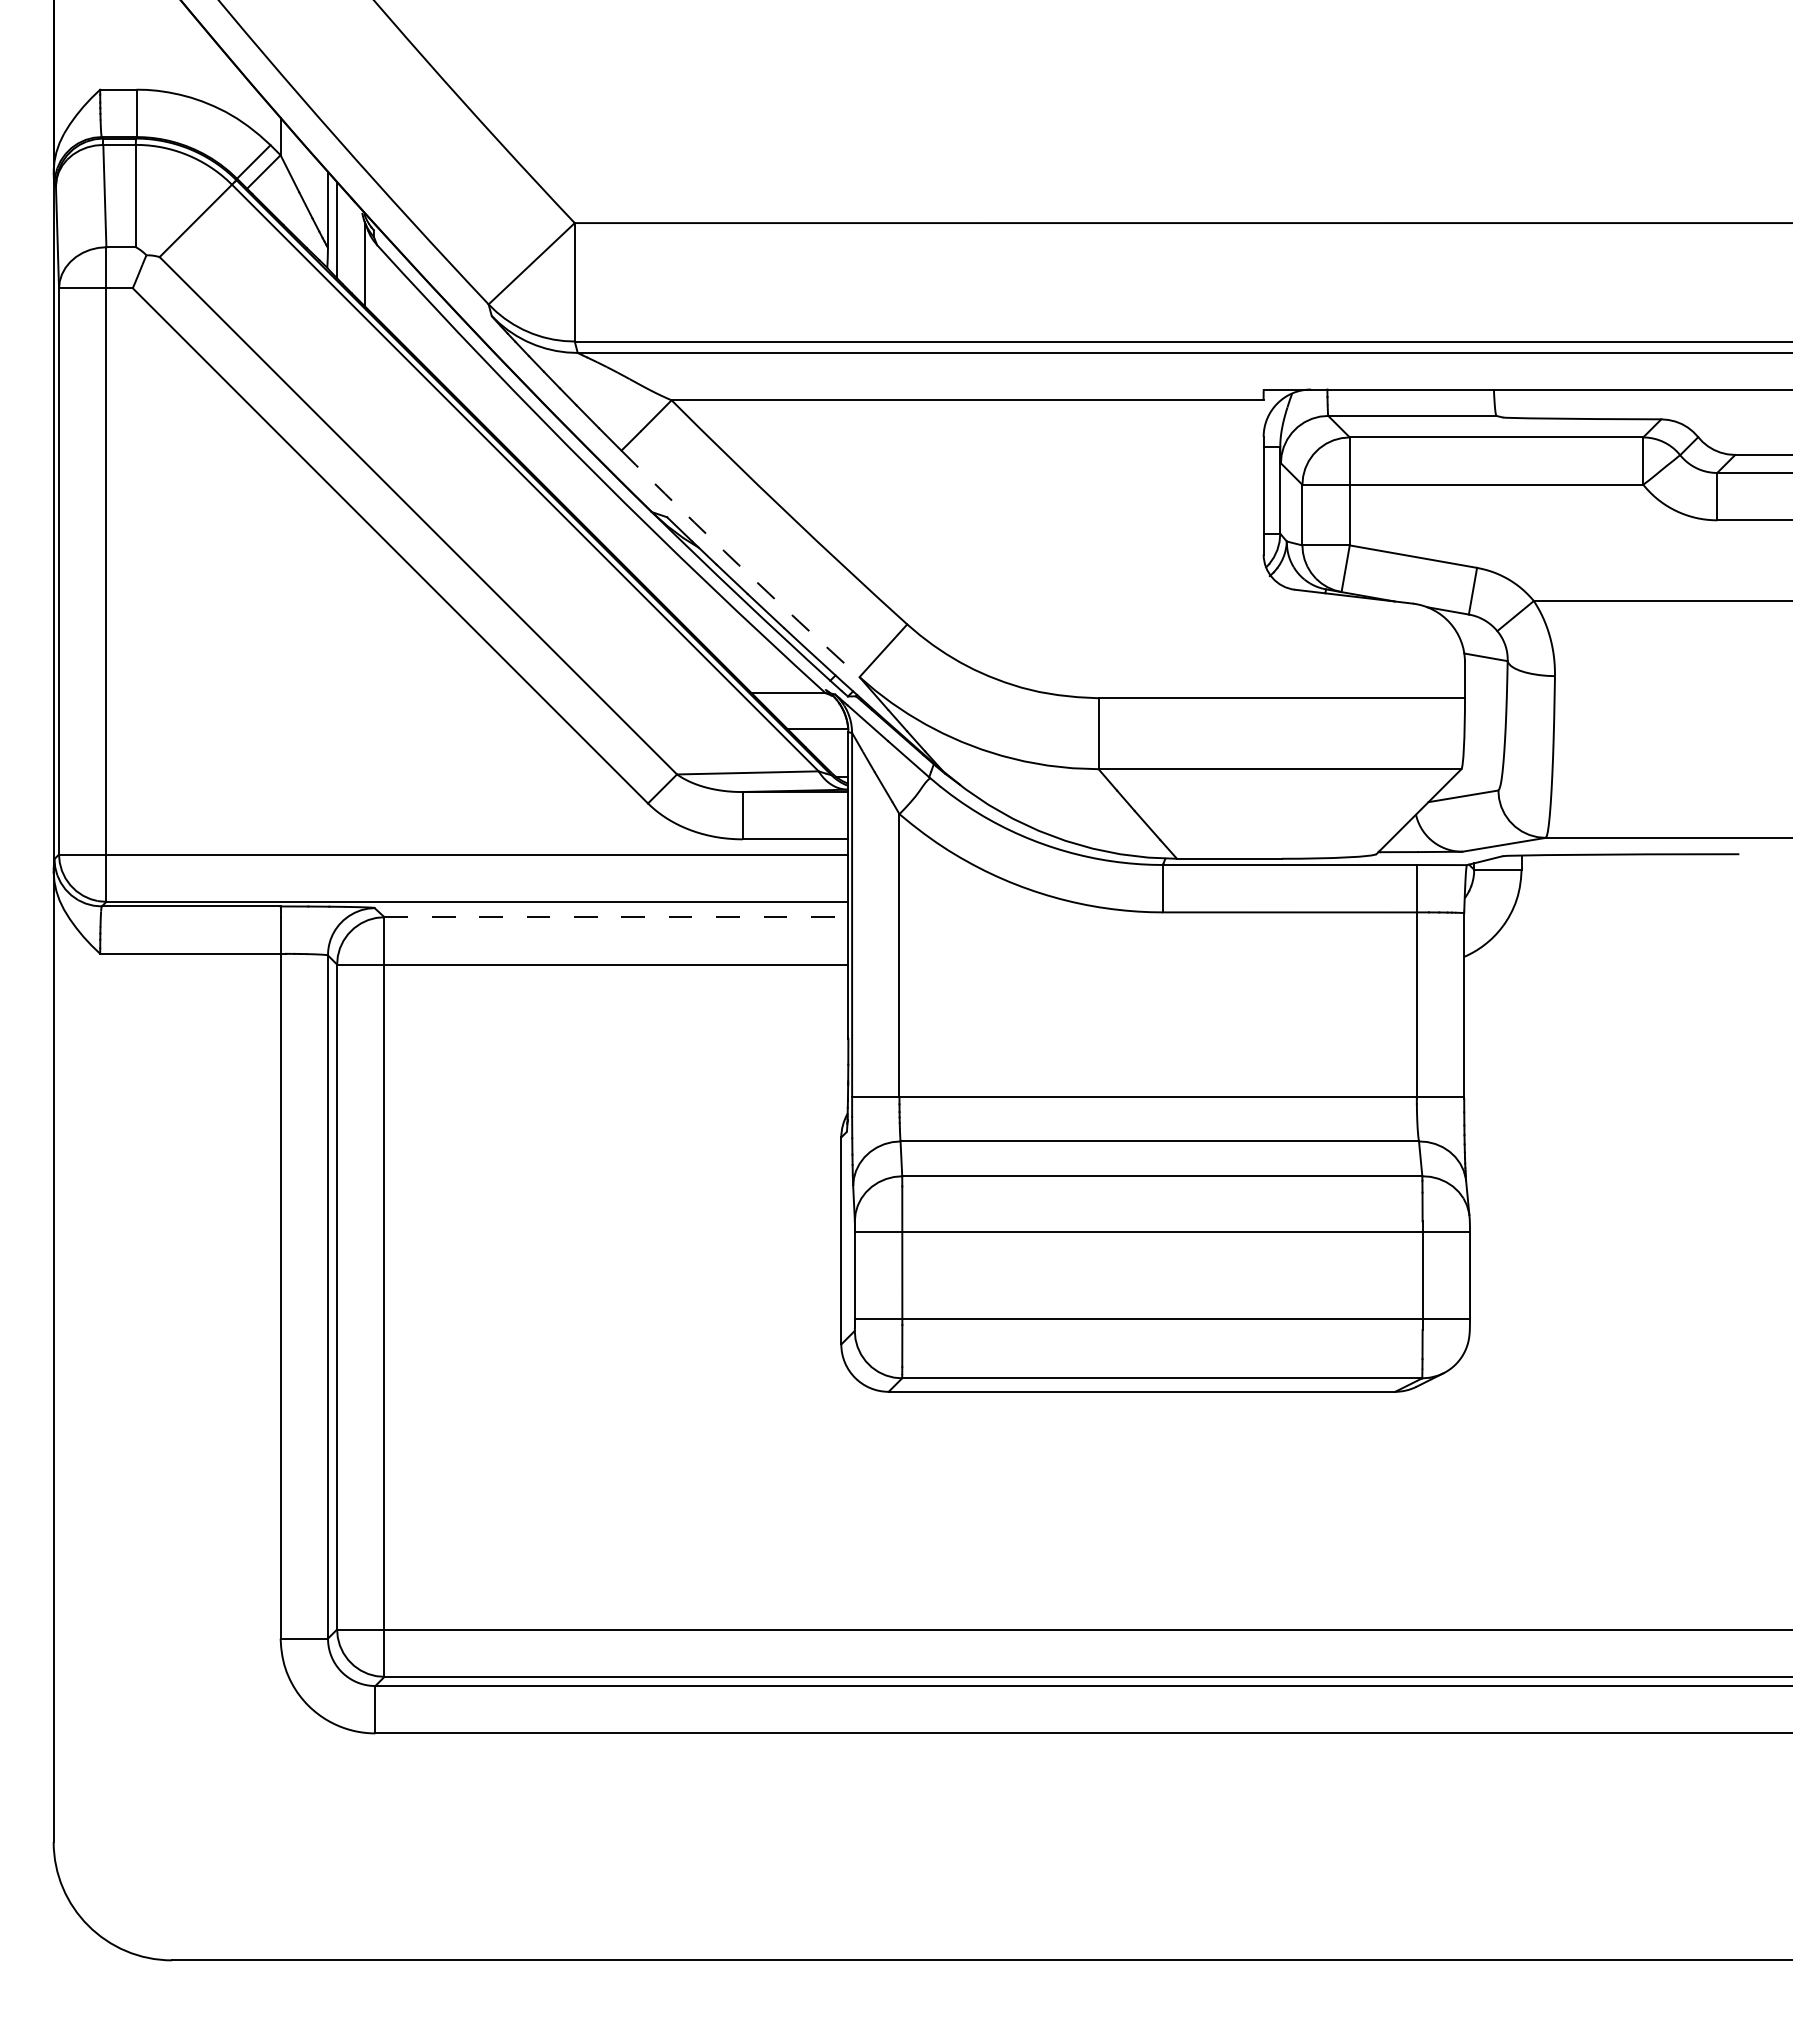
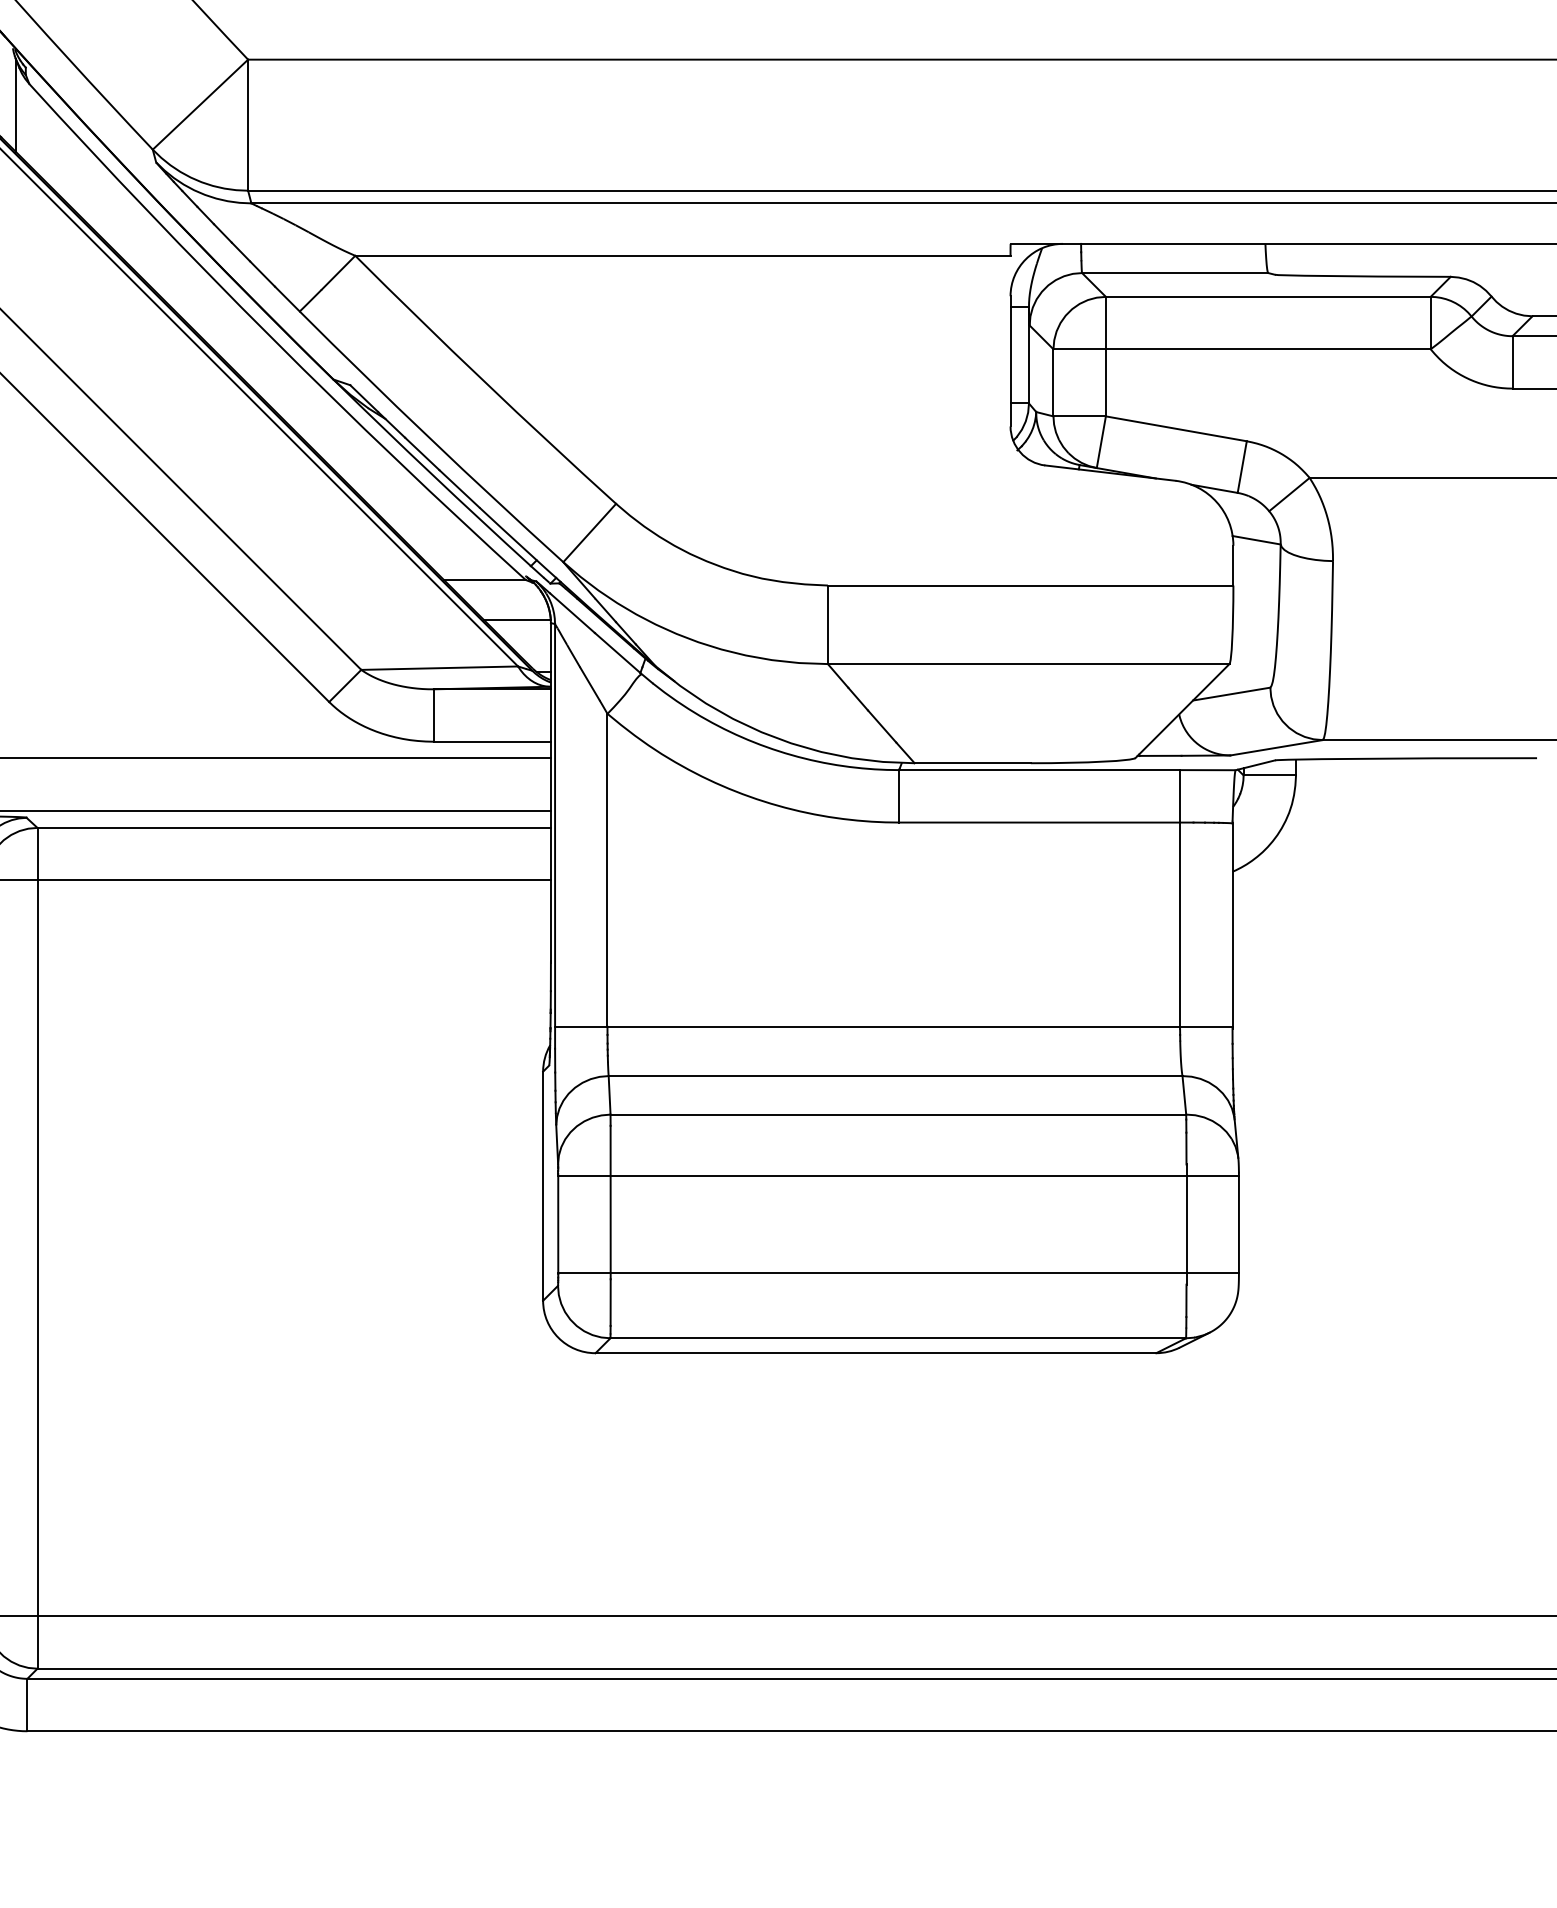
arc: (739, 565) -> (430, 438), dashed -> solid
line: (616, 917) -> (294, 828), dashed -> solid

